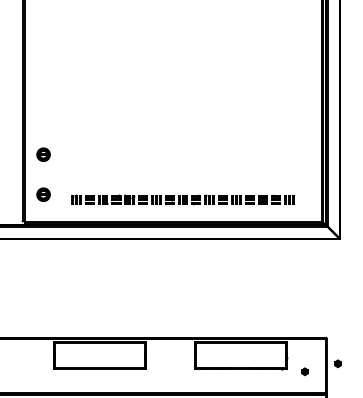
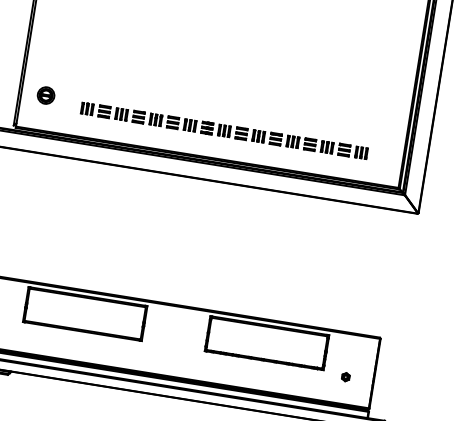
part: (43, 154) -> (54, 43), removed
part: (337, 363) -> (389, 373), removed

